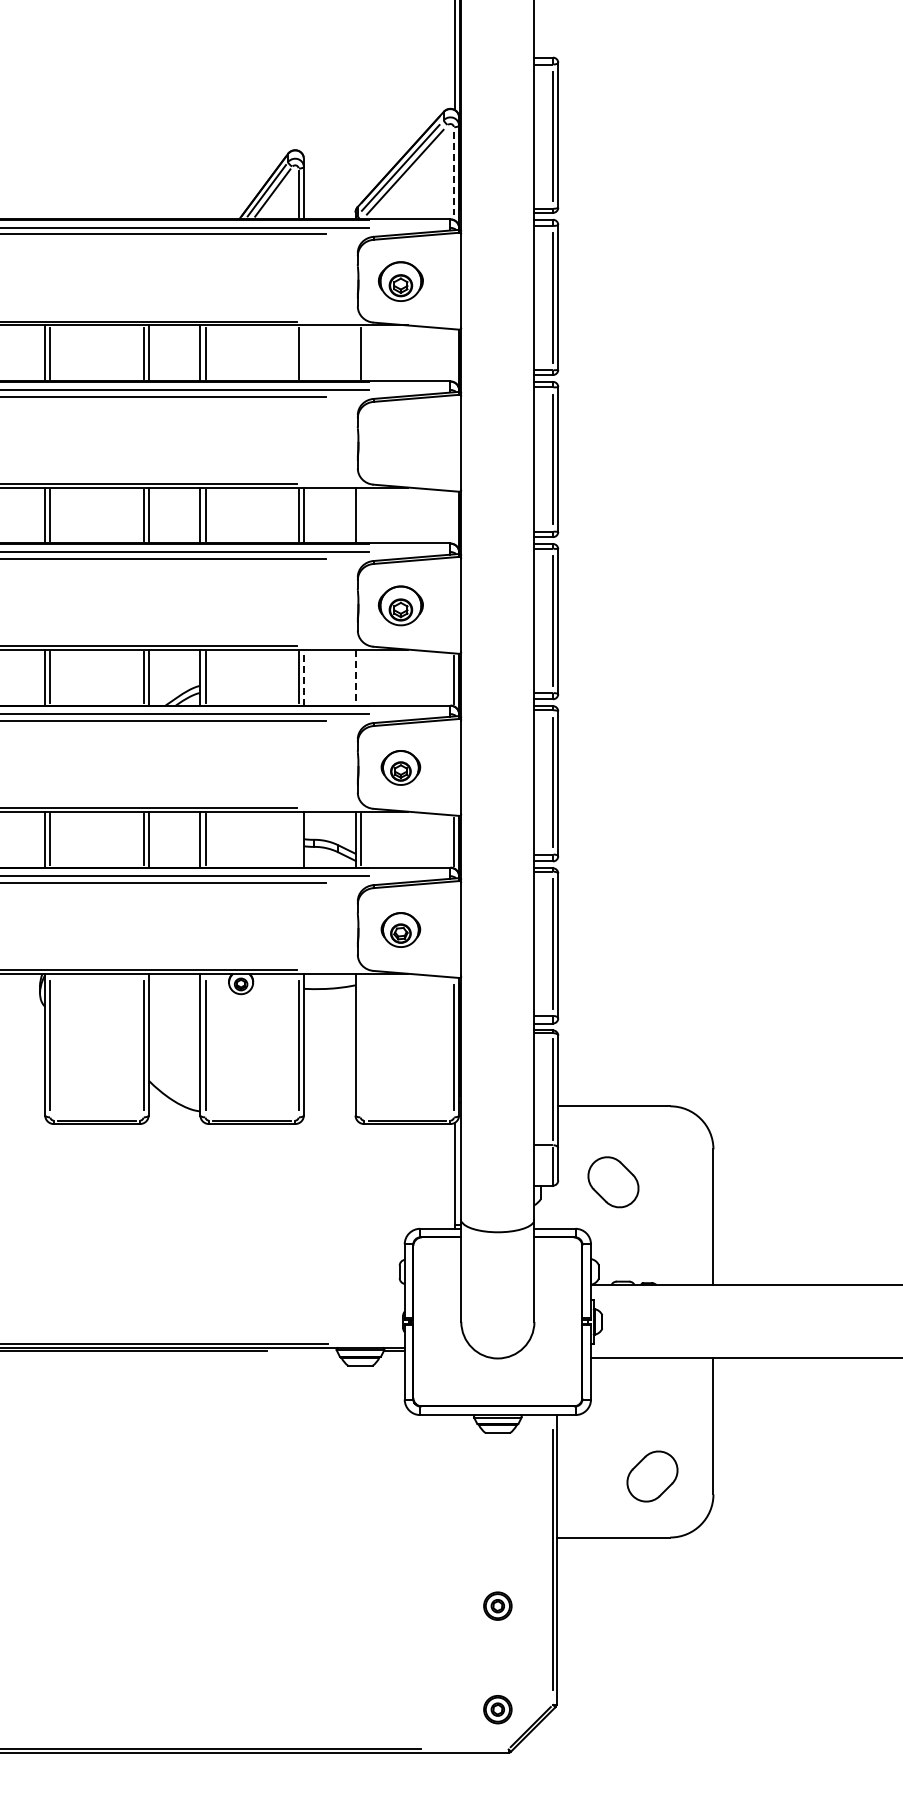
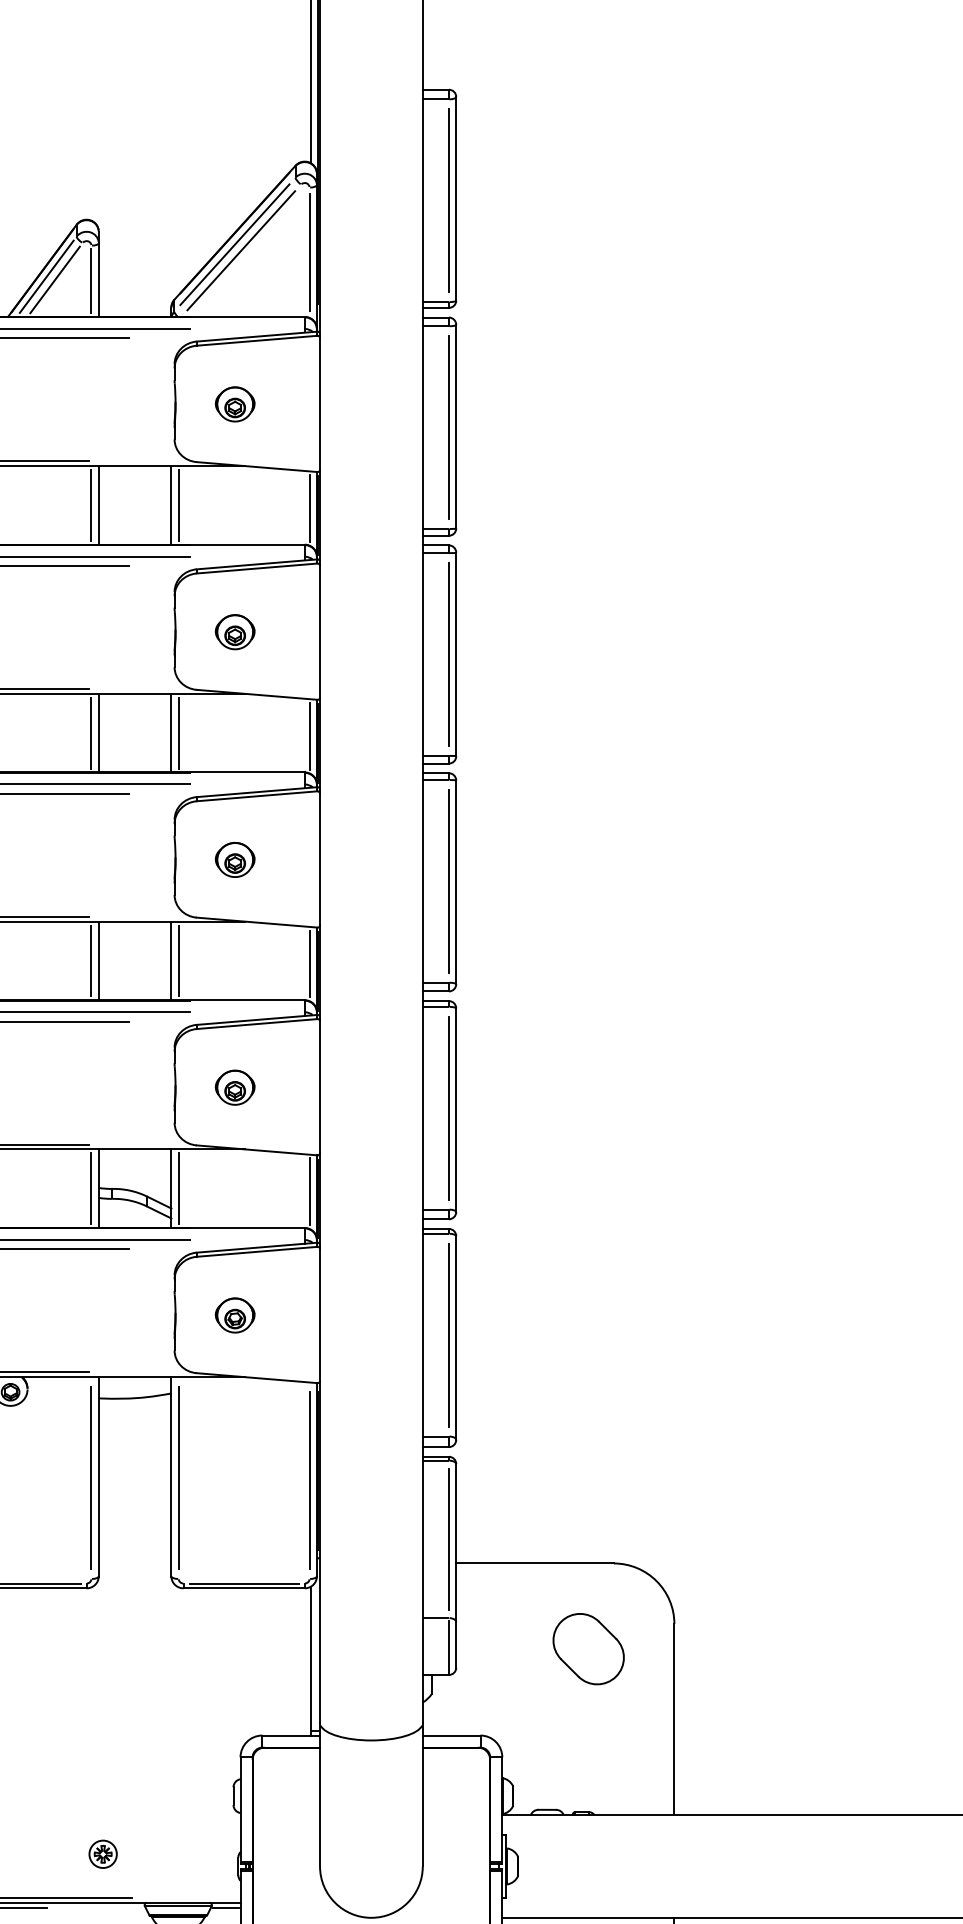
line: (453, 173) -> (309, 252), dashed -> solid
part: (400, 281) -> (234, 404), size x0.62
line: (303, 353) -> (98, 505), added
line: (355, 353) -> (171, 505), added
line: (453, 355) -> (309, 508), added
part: (400, 443) -> (234, 631), added
line: (360, 515) -> (178, 733), added
line: (453, 517) -> (309, 735), added
part: (400, 605) -> (234, 859), size x0.62
line: (303, 677) -> (98, 960), dashed -> solid
line: (355, 677) -> (171, 960), dashed -> solid
line: (360, 677) -> (178, 960), added
part: (400, 767) -> (234, 1087), size x0.71
line: (298, 839) -> (91, 1188), added
part: (400, 929) -> (234, 1314), size x0.71
line: (360, 1045) -> (178, 1477), added
part: (613, 1182) -> (588, 1649), moved
part: (306, 1312) -> (102, 1853), added

